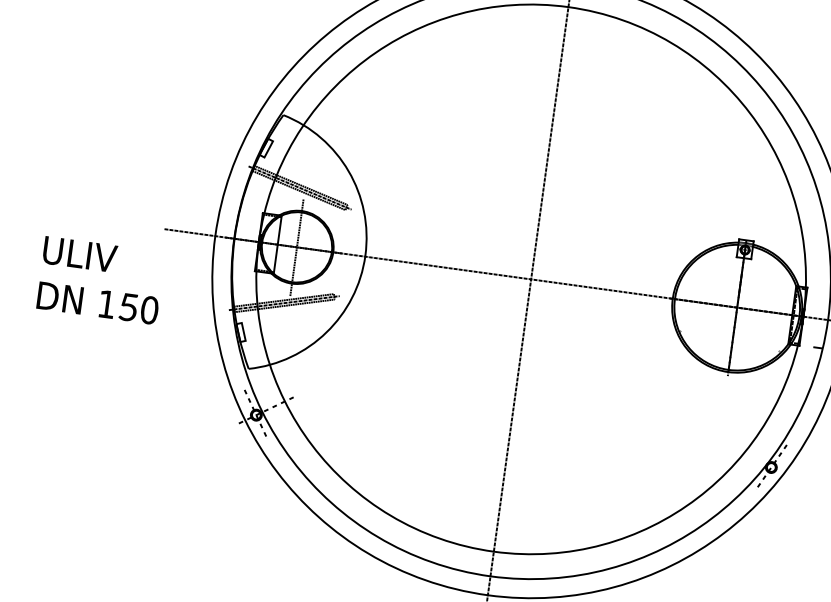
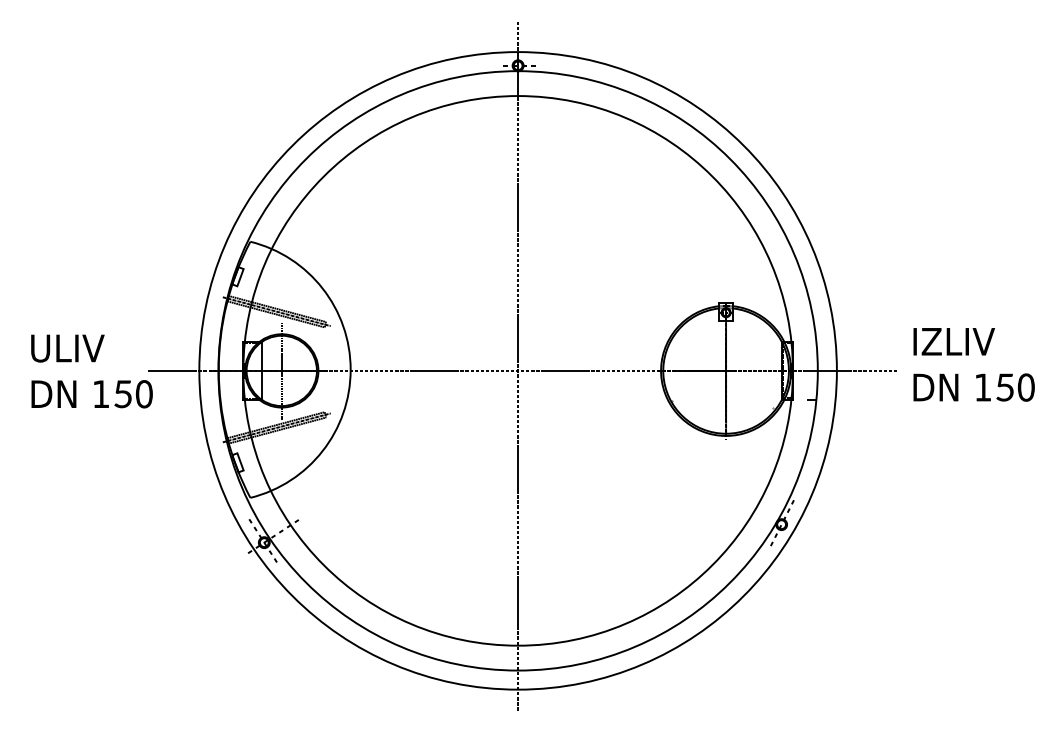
text: (100, 280) -> (91, 371), moved

